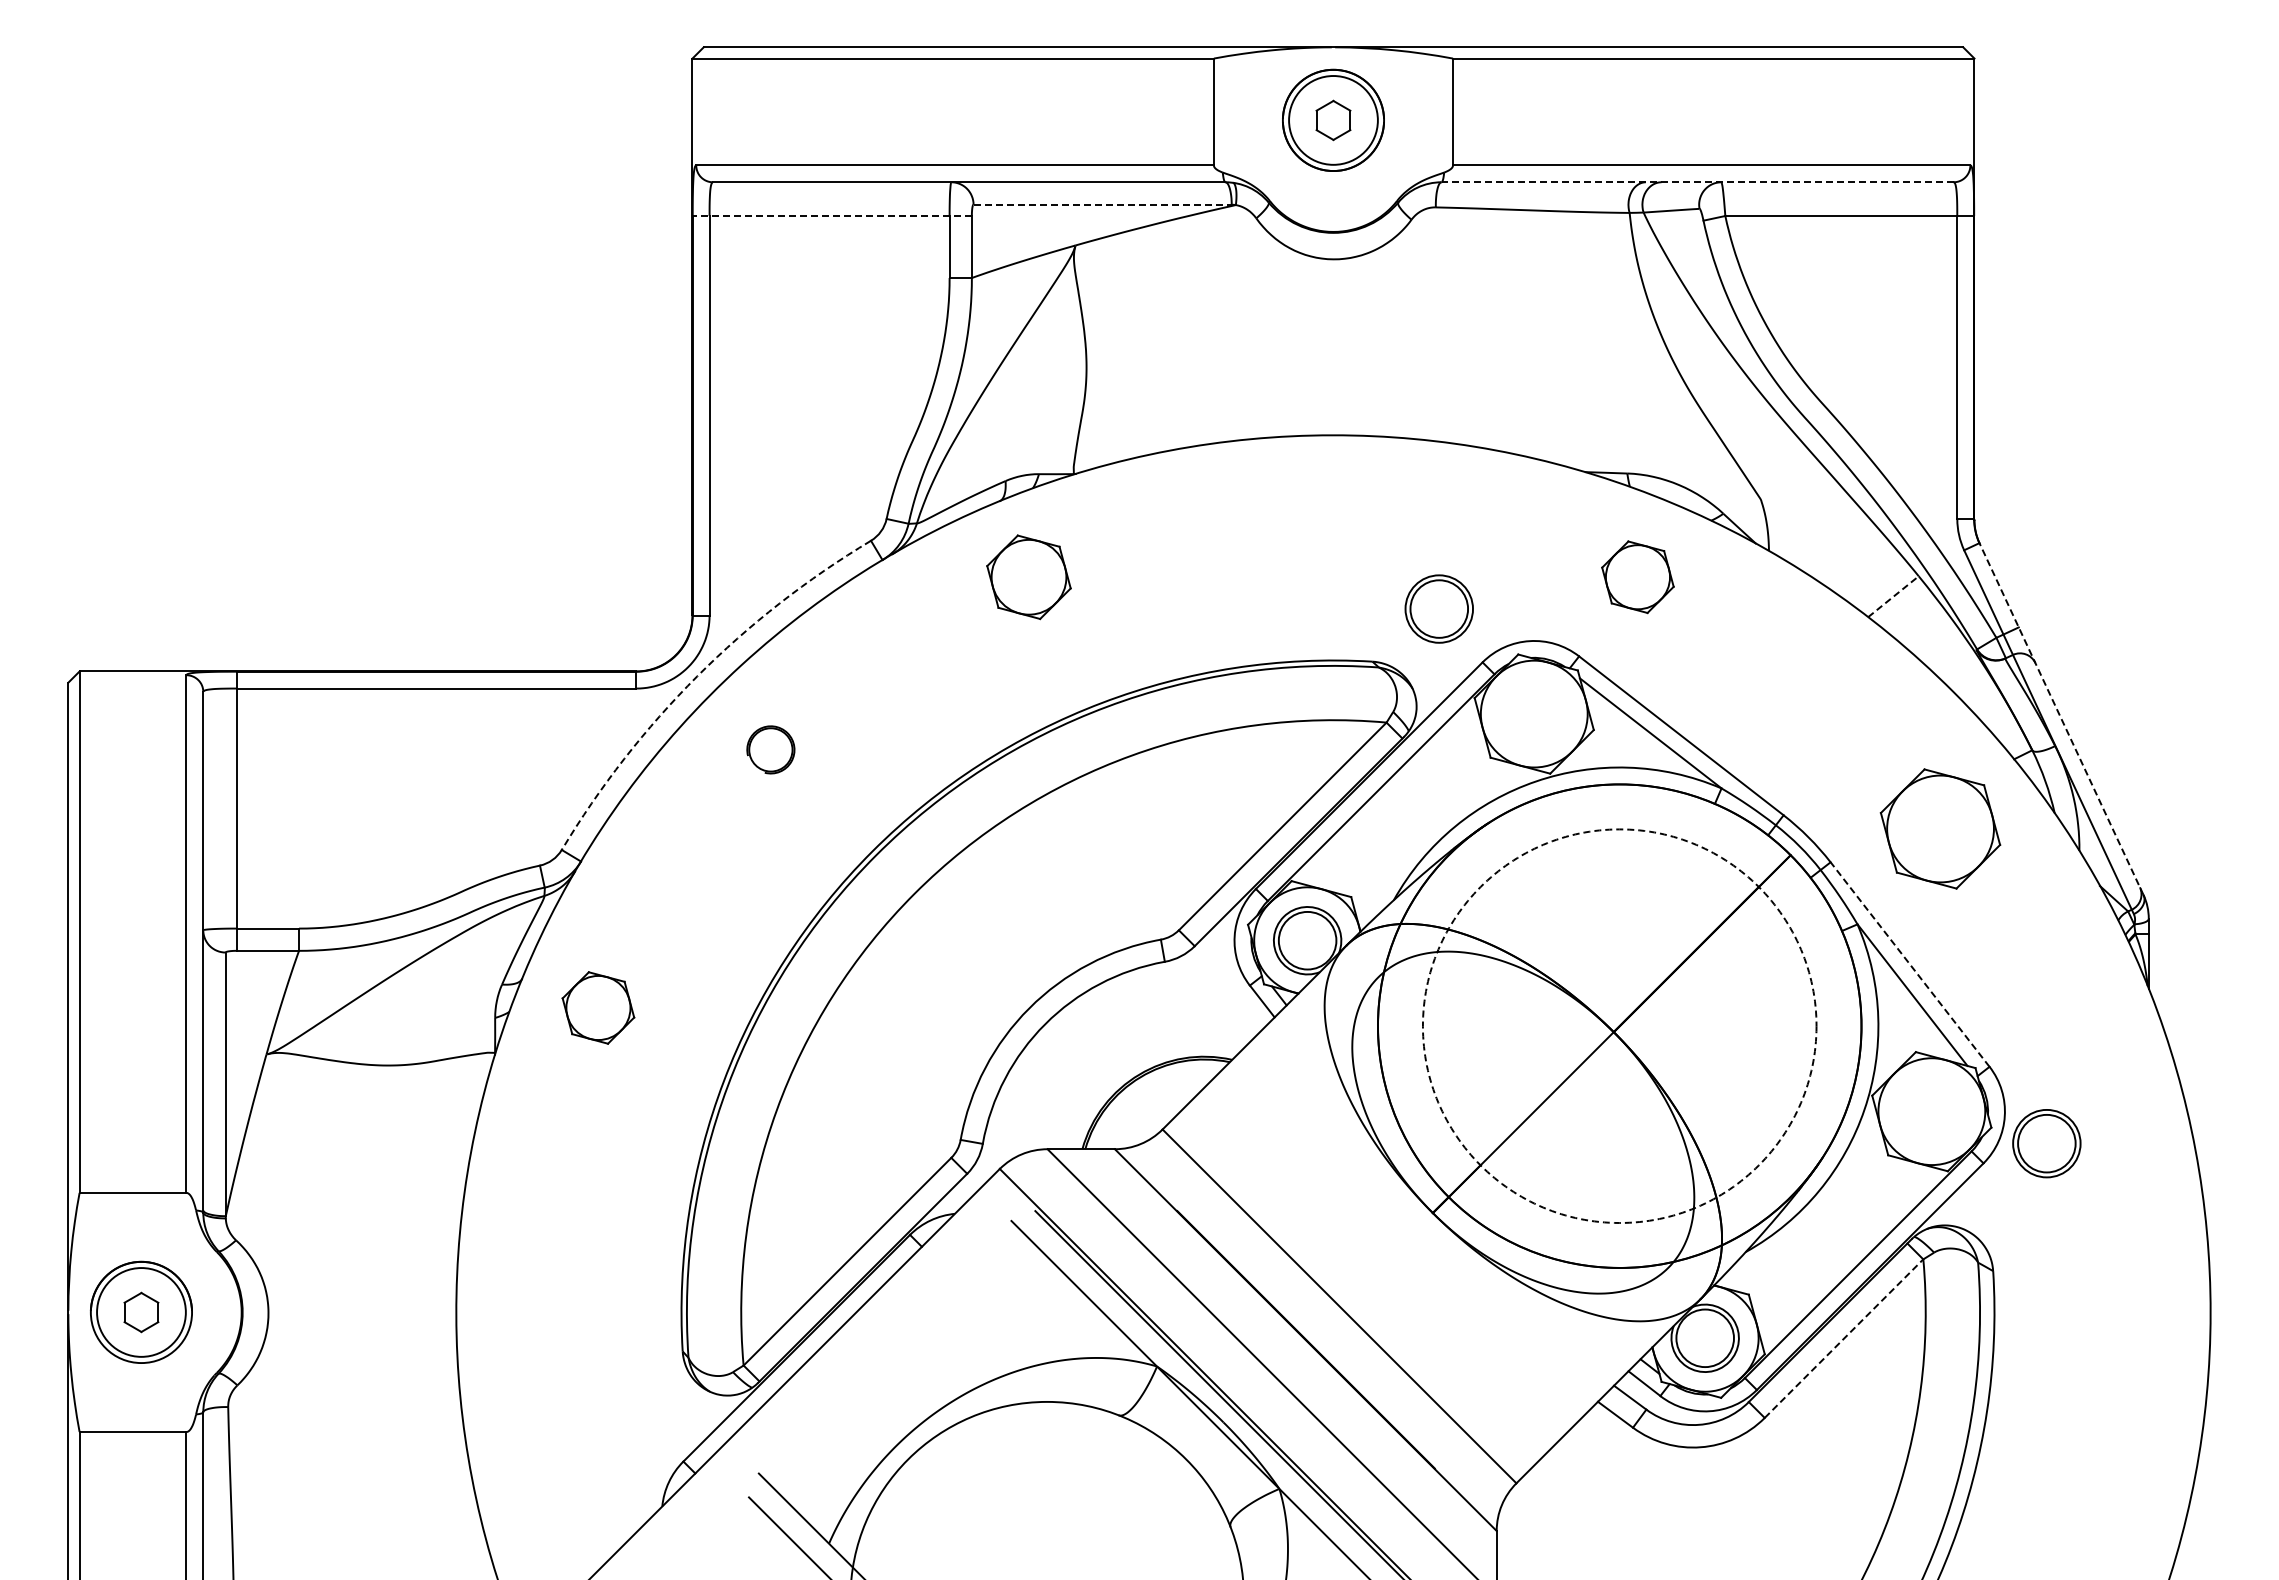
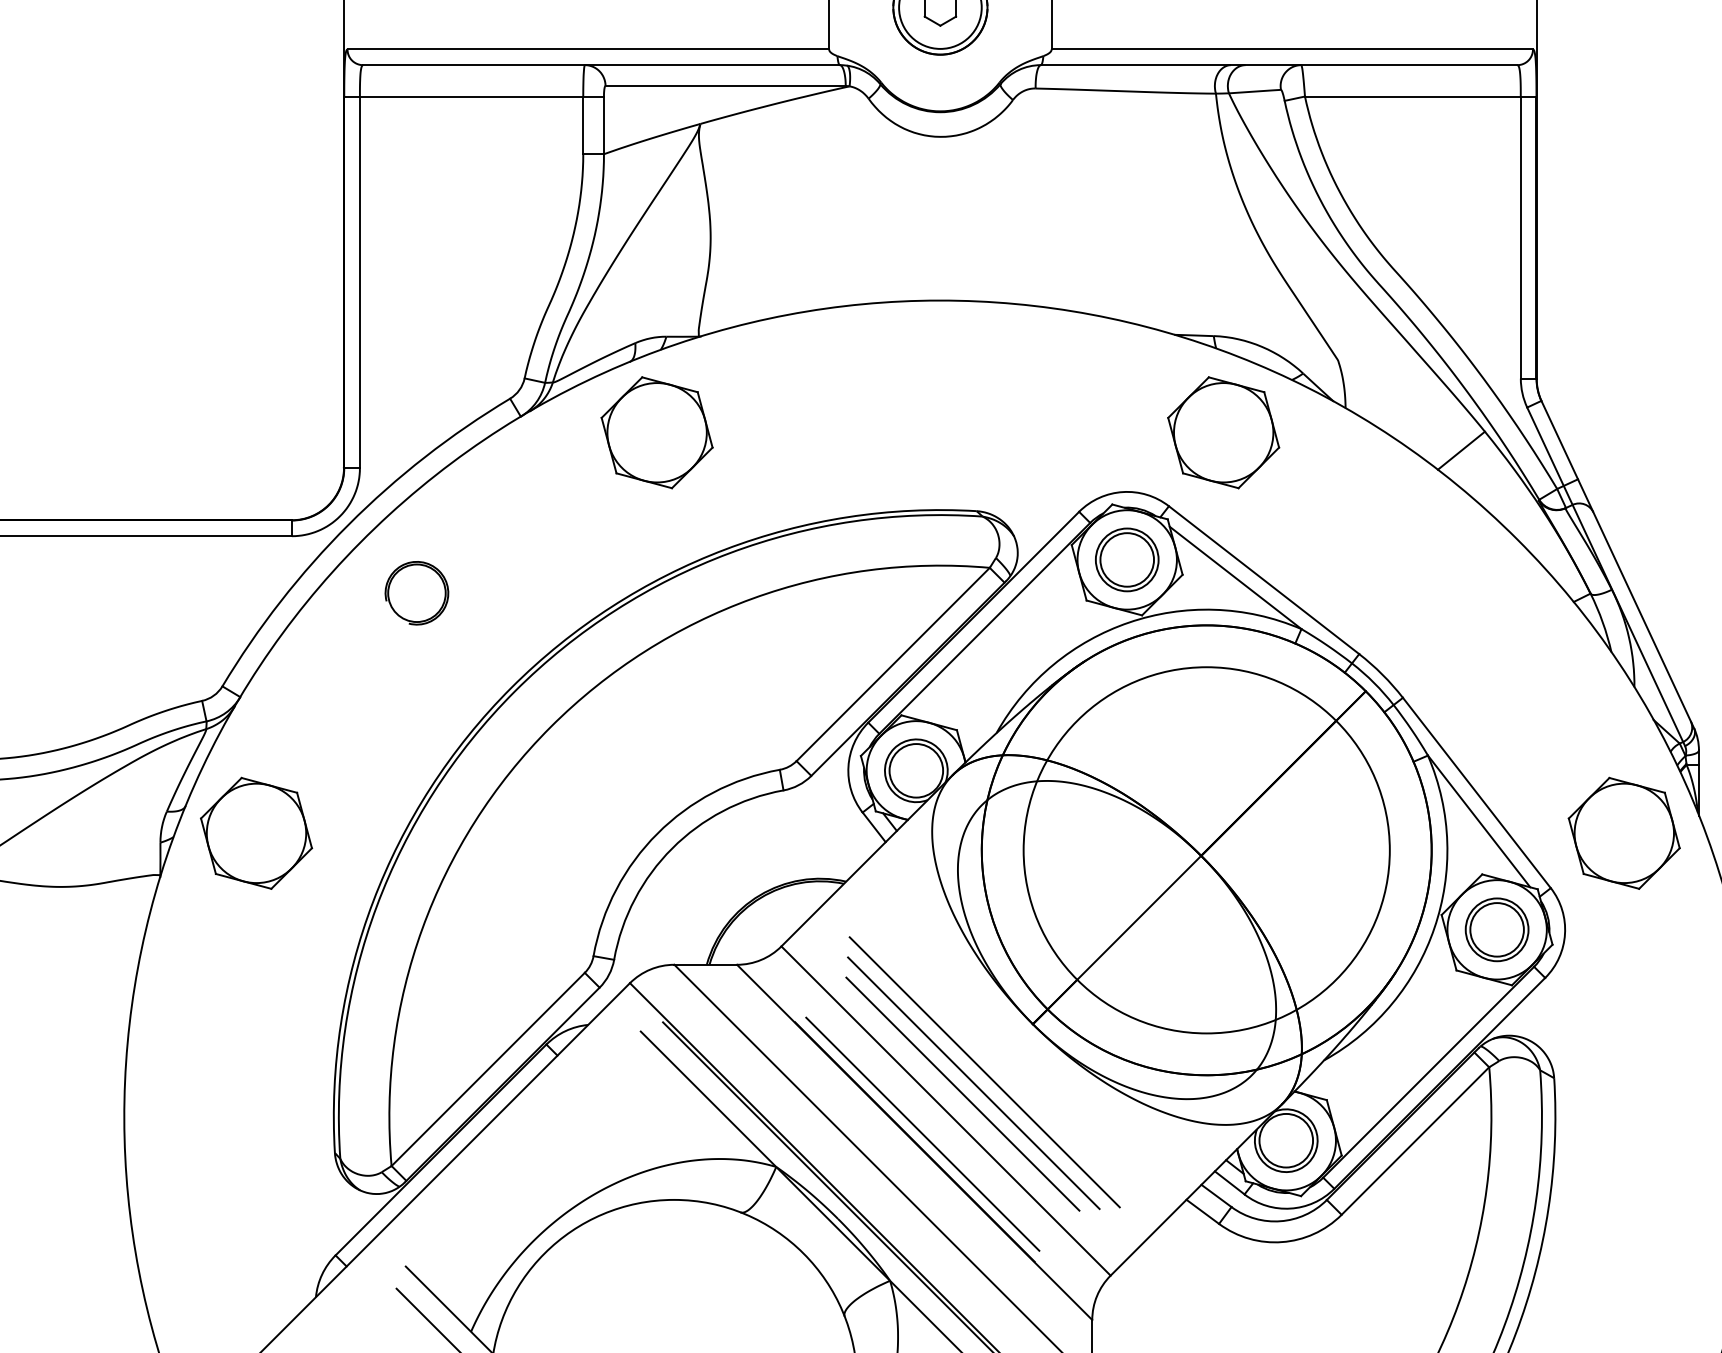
line: (1697, 182) -> (1279, 65), dashed -> solid
line: (1103, 204) -> (726, 85), dashed -> solid
line: (832, 216) -> (474, 96), dashed -> solid
part: (1028, 576) -> (656, 431), size x1.43
part: (1637, 576) -> (1223, 431), size x1.67
line: (1893, 596) -> (1461, 450), dashed -> solid
part: (1438, 608) -> (1126, 559), moved
arc: (697, 676) -> (348, 524), dashed -> solid
line: (2061, 718) -> (1617, 564), dashed -> solid
part: (770, 749) -> (416, 592), size x1.43
part: (1940, 828) -> (1624, 832), moved
line: (1910, 964) -> (1477, 792), dashed -> solid
part: (598, 1007) -> (256, 832), size x1.67
circle: (1619, 1026) -> (1206, 850), dashed -> solid
part: (2046, 1143) -> (1496, 929), moved
line: (1381, 1264) -> (985, 1072), added
line: (1369, 1276) -> (973, 1083), added
line: (1357, 1288) -> (962, 1094), added
line: (1314, 1331) -> (922, 1134), added
line: (1844, 1338) -> (1415, 1140), dashed -> solid

